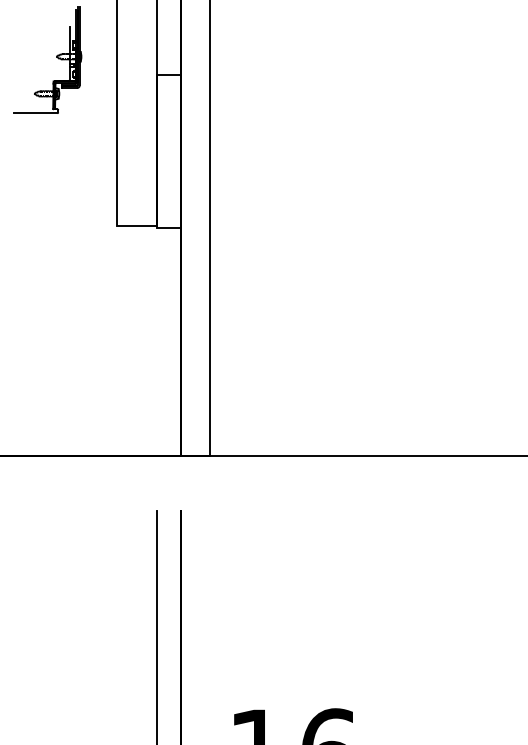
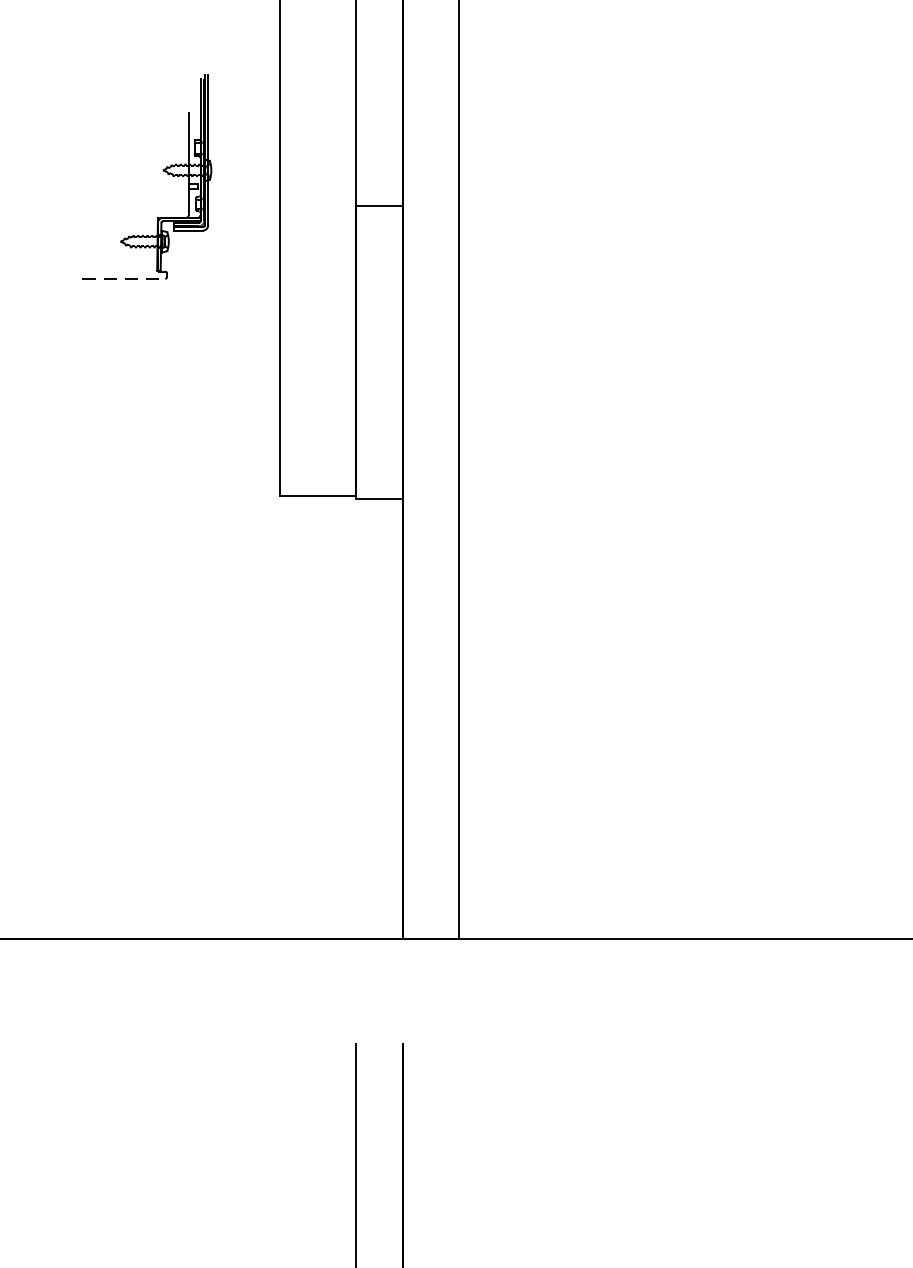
line: (35, 113) -> (123, 279), solid -> dashed

